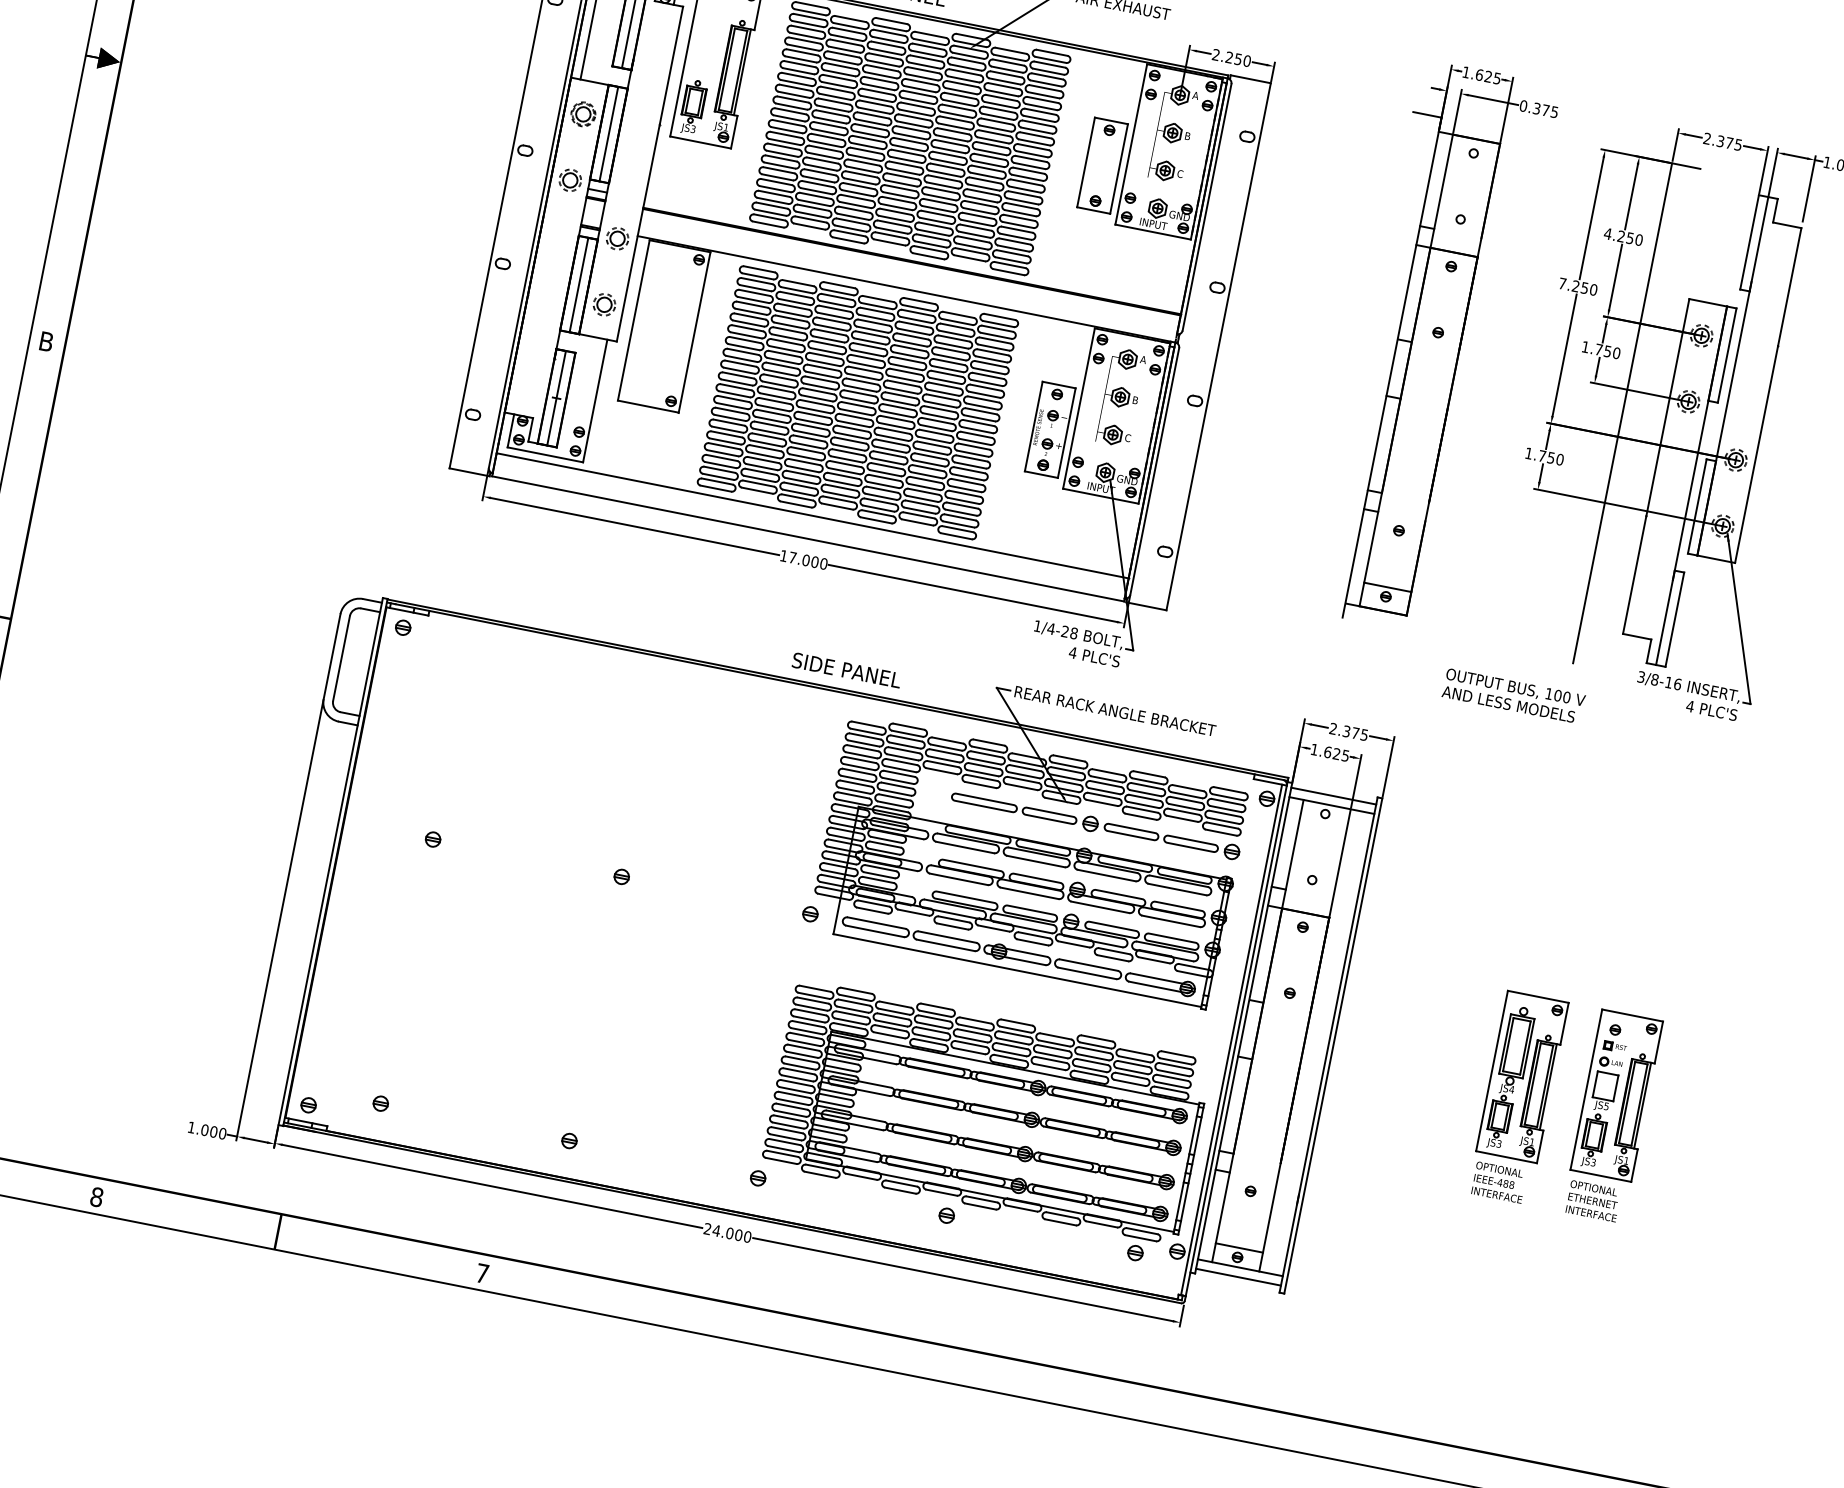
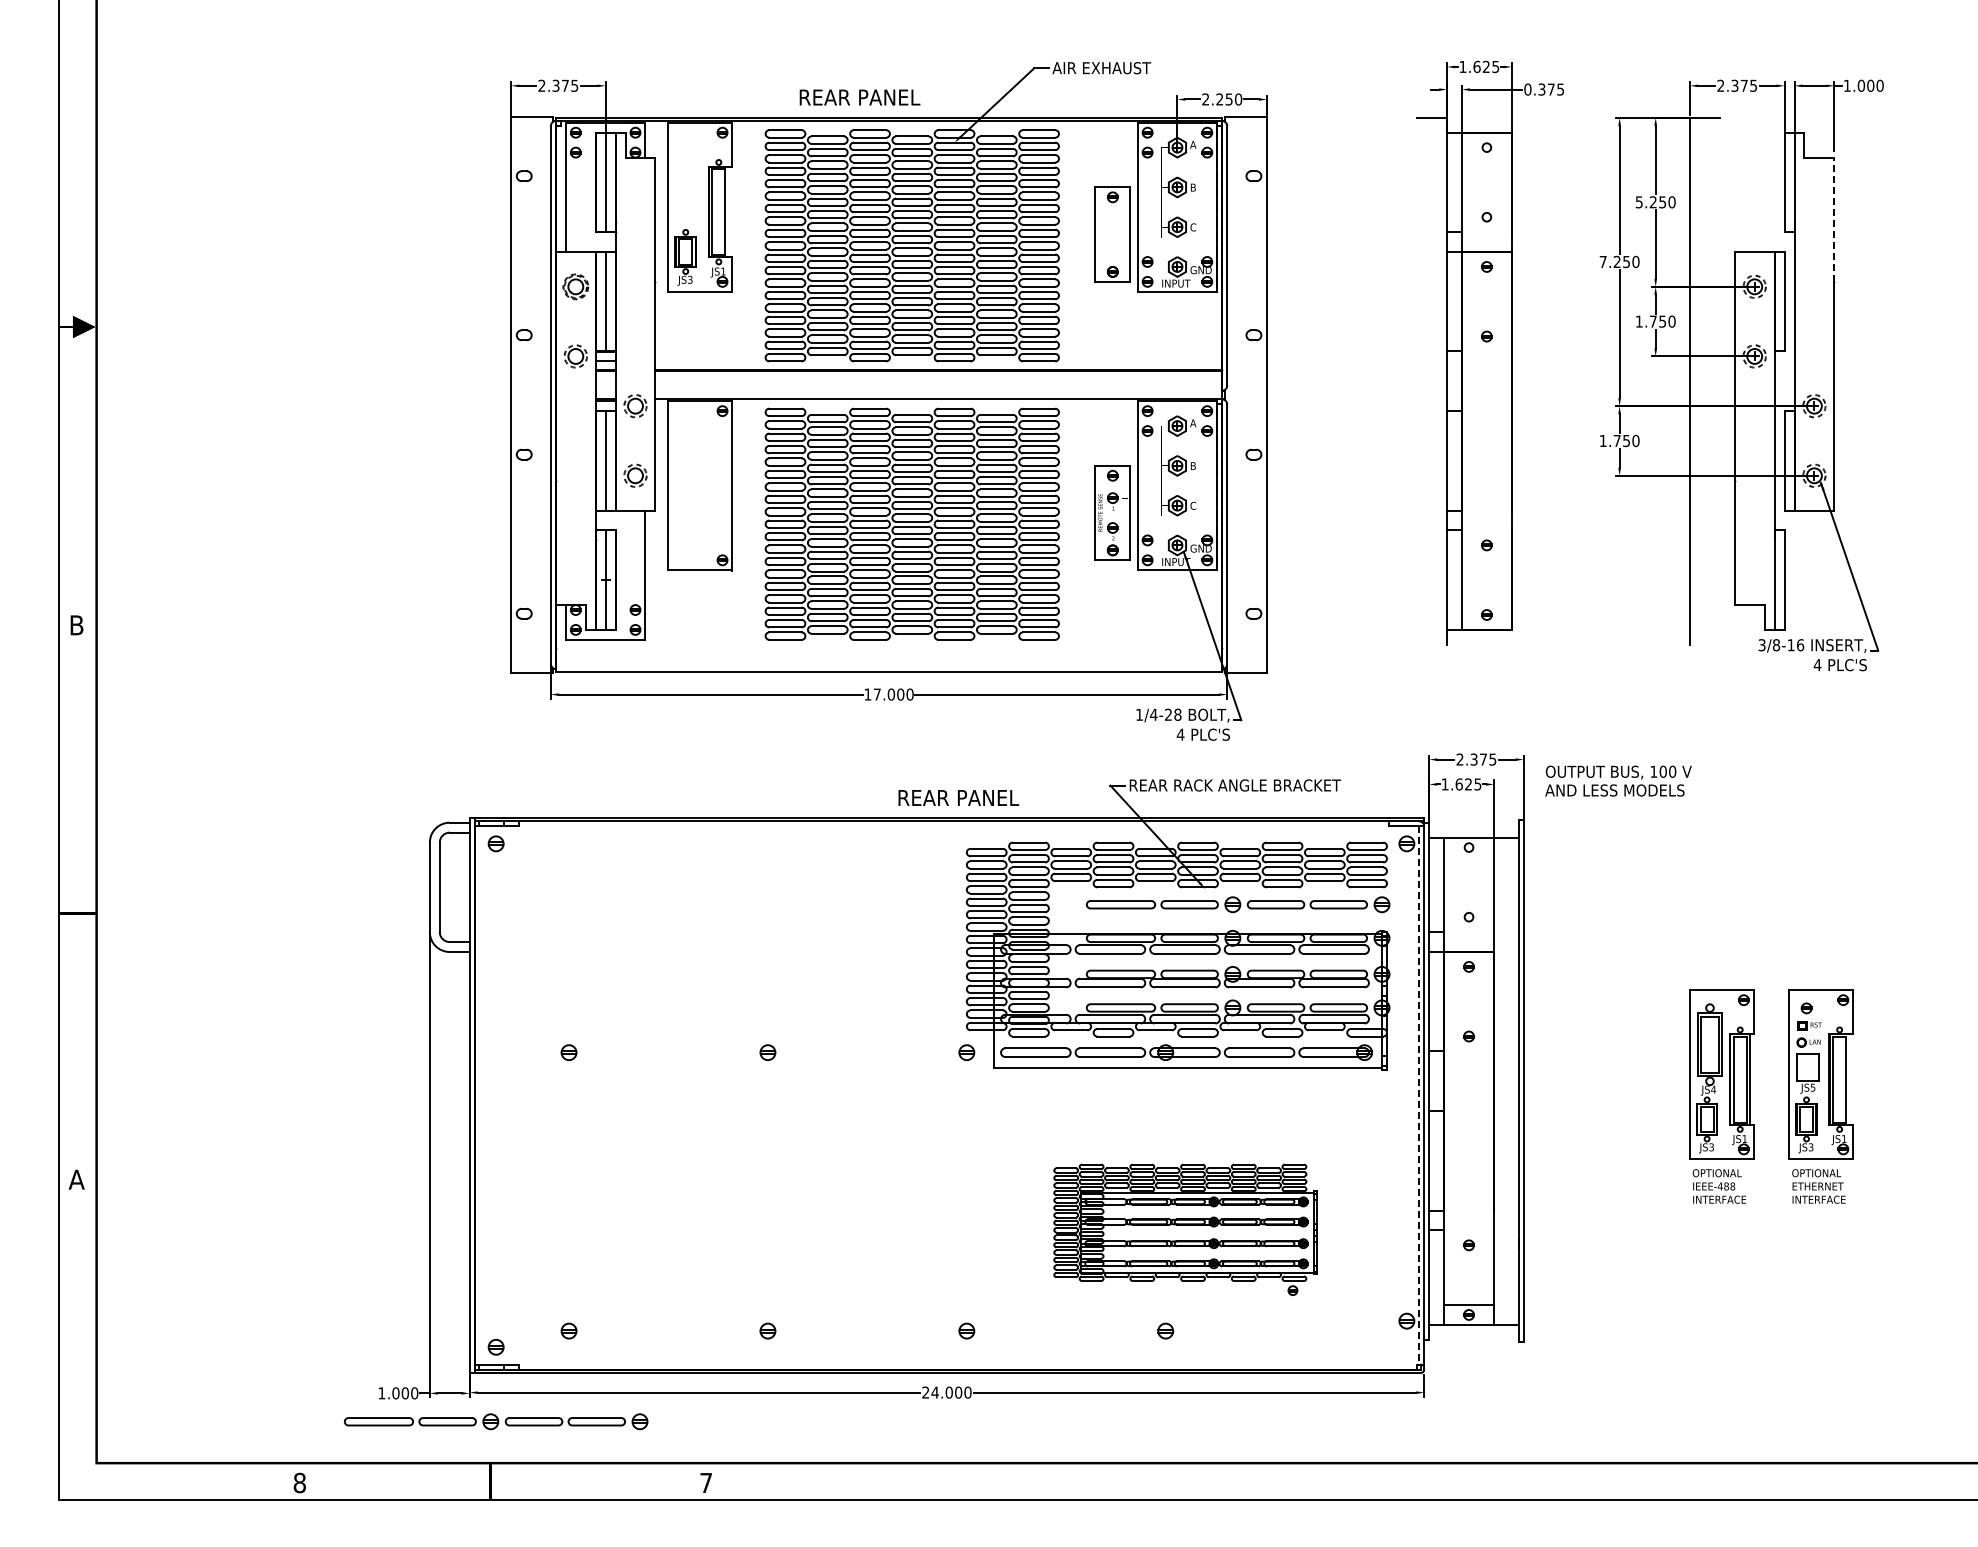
line: (742, 72) -> (728, 212), removed
text: (1608, 234) -> (1639, 202), 4.250 -> 5.250
line: (1789, 286) -> (1834, 219), solid -> dashed
line: (812, 516) -> (888, 648), removed
line: (1387, 587) -> (1486, 605), removed
text: (850, 670) -> (958, 797), SIDE PANEL -> REAR PANEL
text: (1513, 695) -> (1618, 780), moved
line: (1333, 795) -> (1473, 827), removed
line: (1231, 1040) -> (1419, 1096), solid -> dashed
line: (1642, 1105) -> (1849, 1079), removed
part: (984, 1123) -> (1185, 1229), size x0.6
part: (294, 1175) -> (495, 1421), added
line: (1238, 1276) -> (1473, 1334), removed

